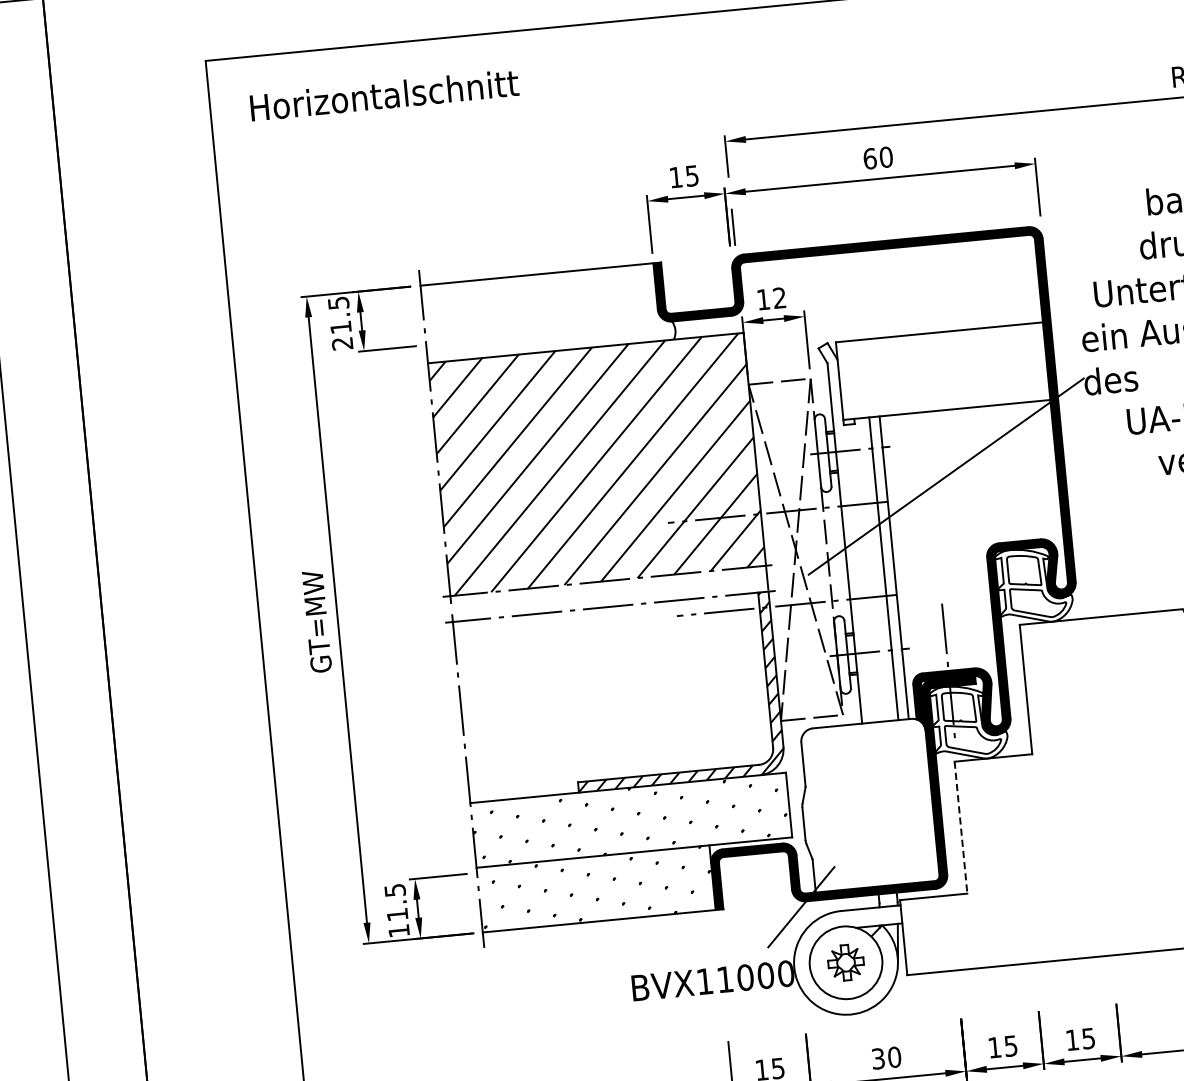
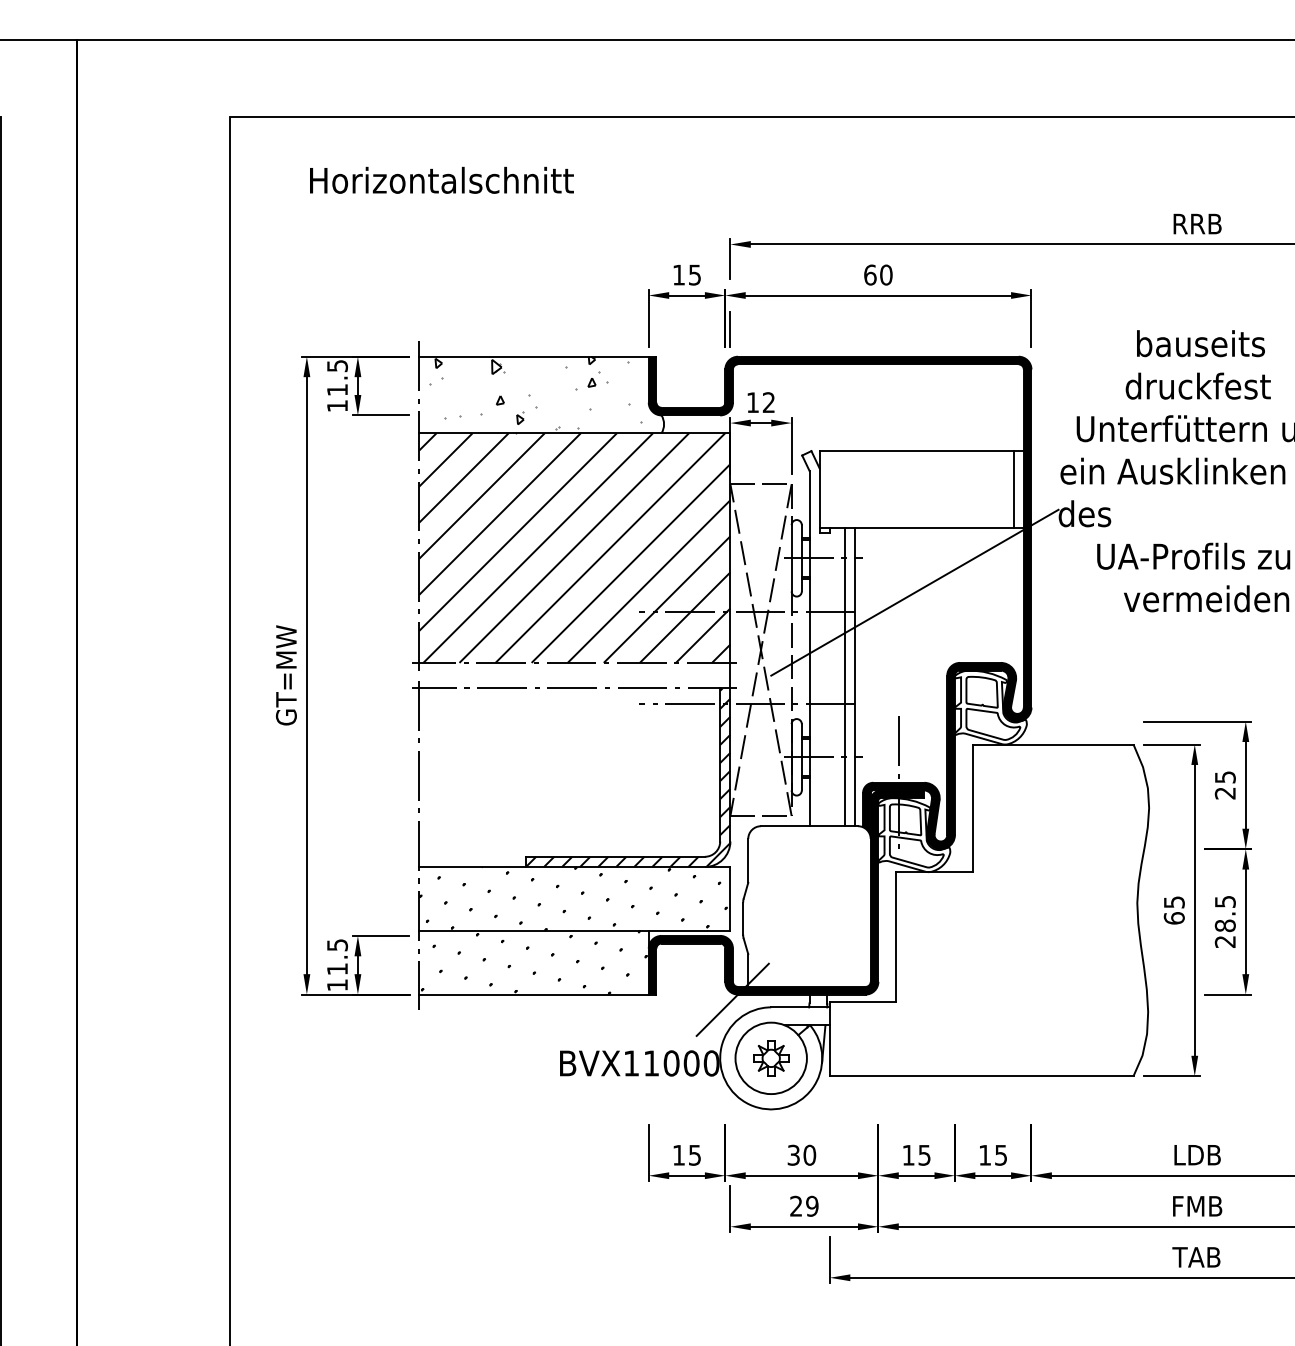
text: (384, 94) -> (441, 179), moved
hatch: (542, 312) -> (535, 394), added
text: (342, 344) -> (337, 406), 21.5 -> 11.5
line: (1036, 362) -> (1013, 489), added
line: (961, 827) -> (896, 937), dashed -> solid

